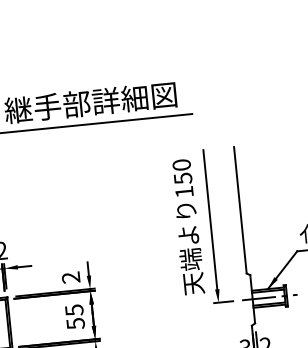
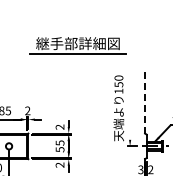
line: (241, 209) -> (145, 102), solid -> dashed
line: (211, 218) -> (130, 105), removed

